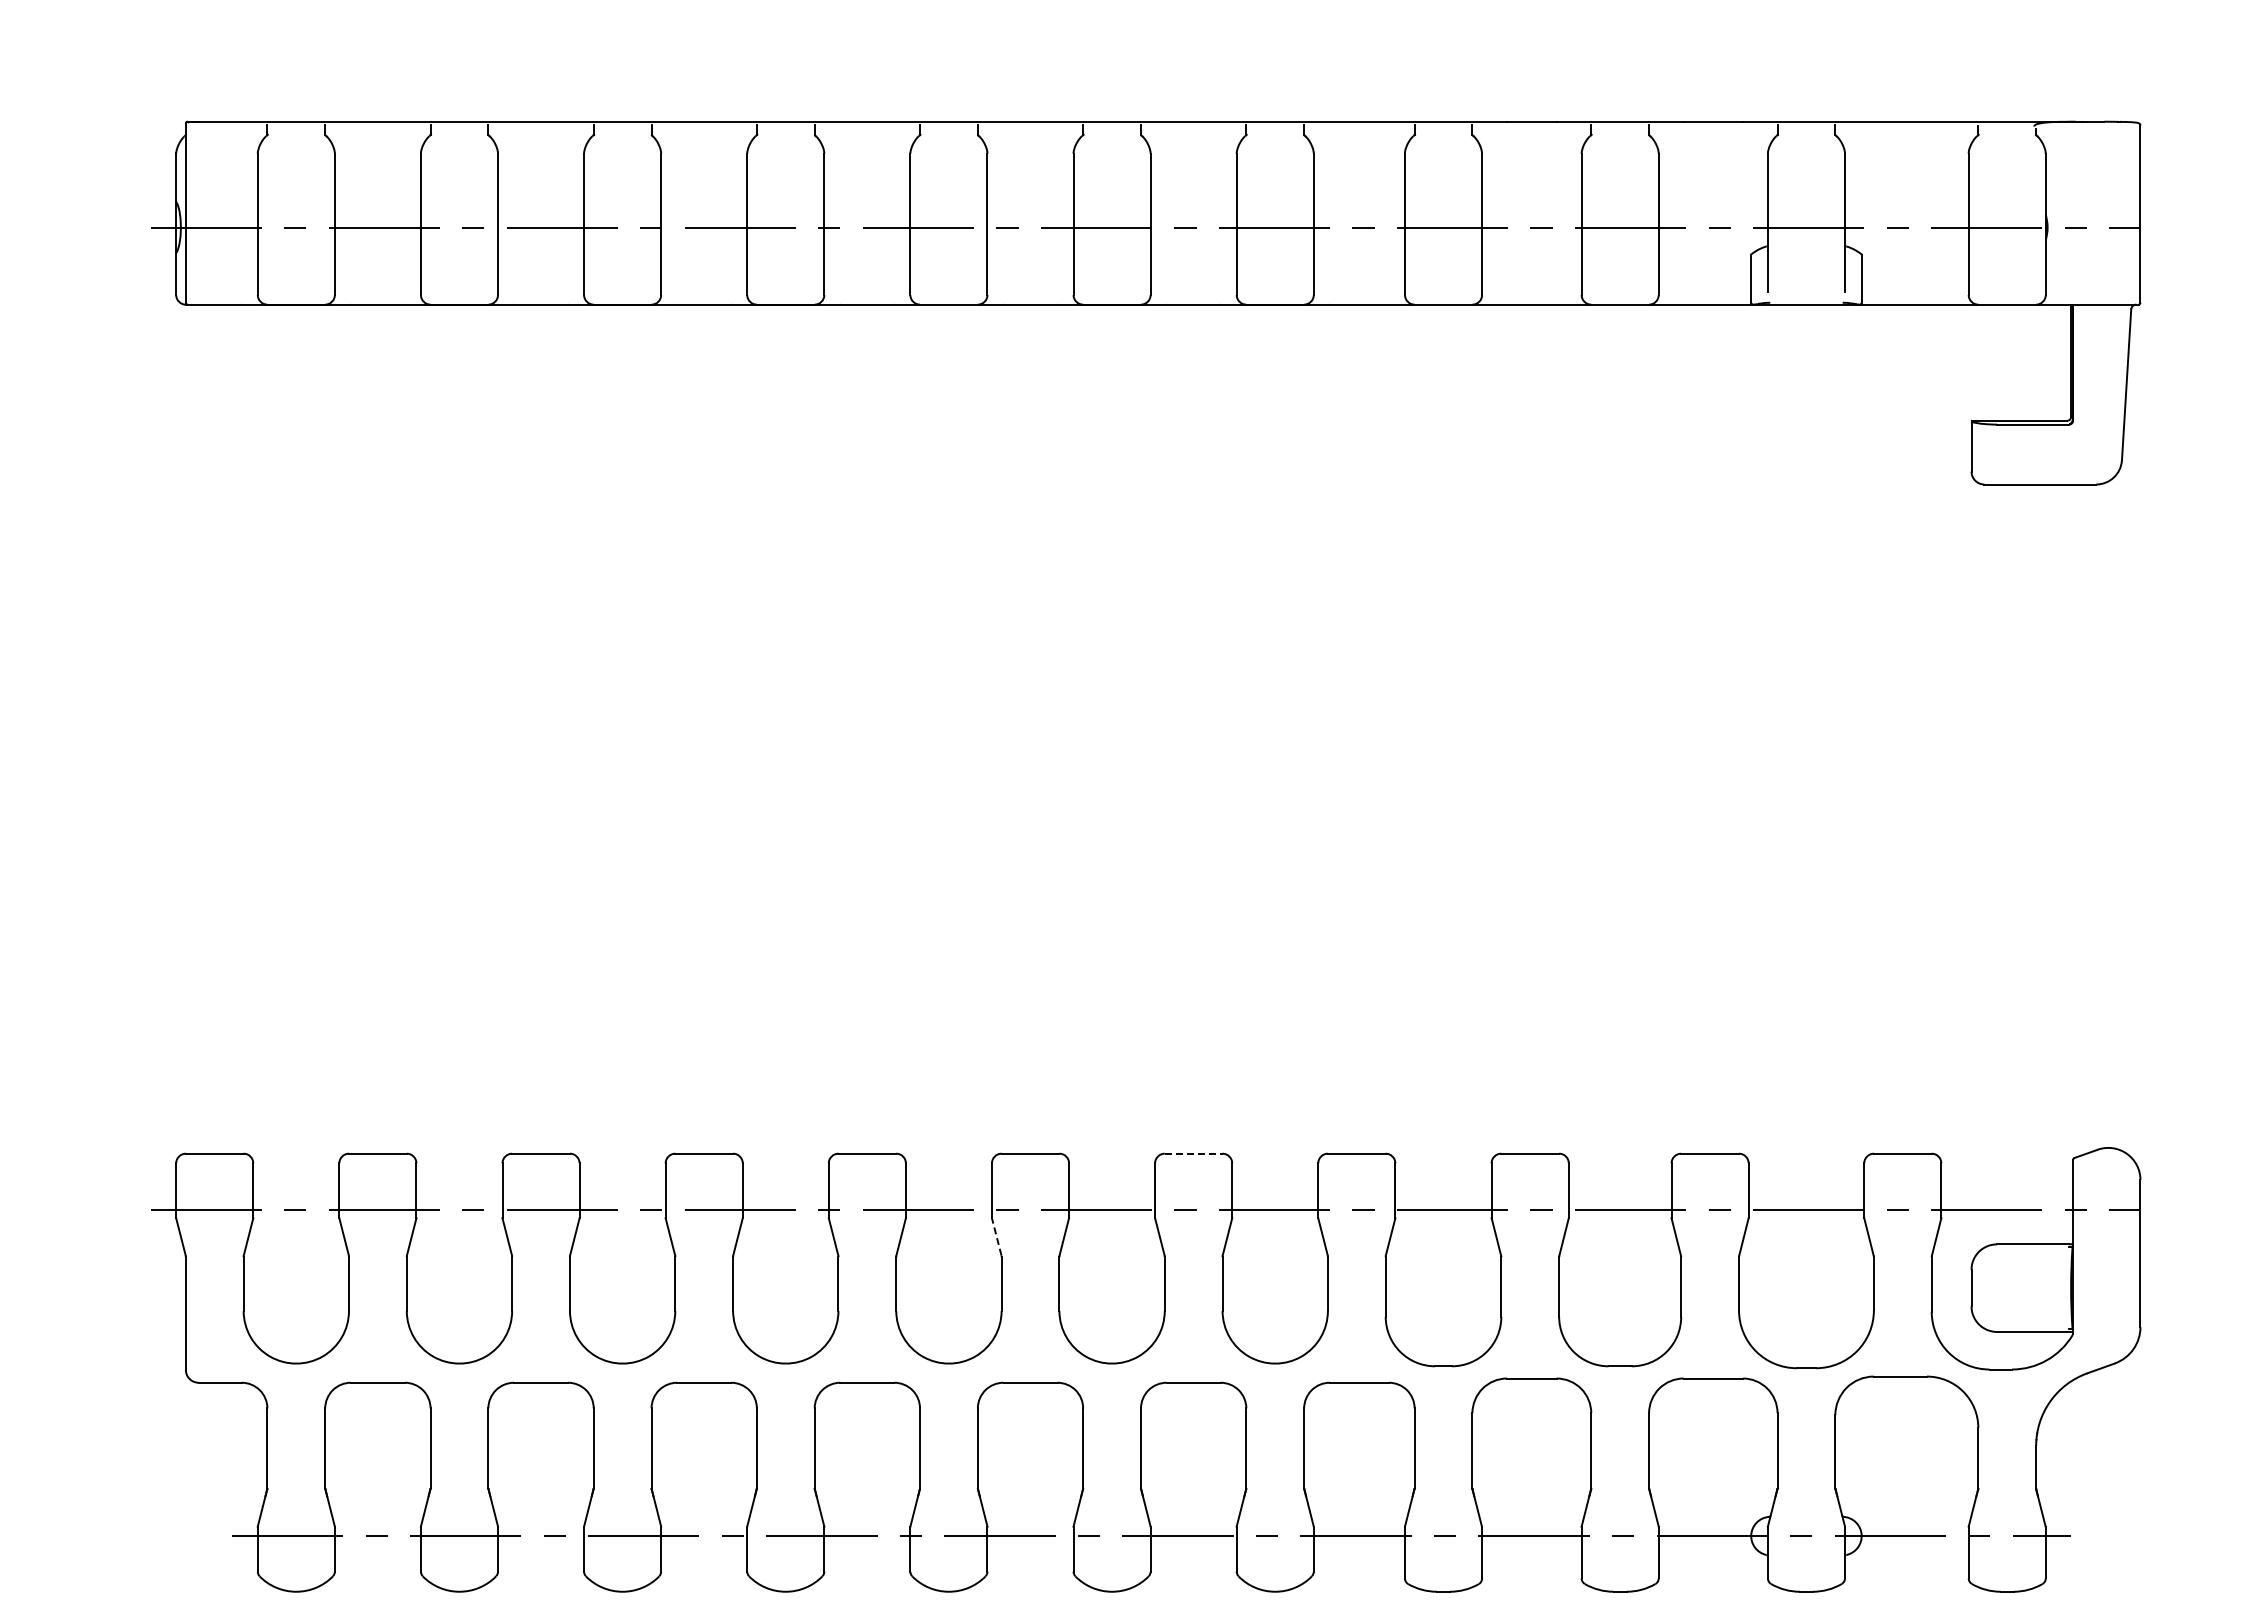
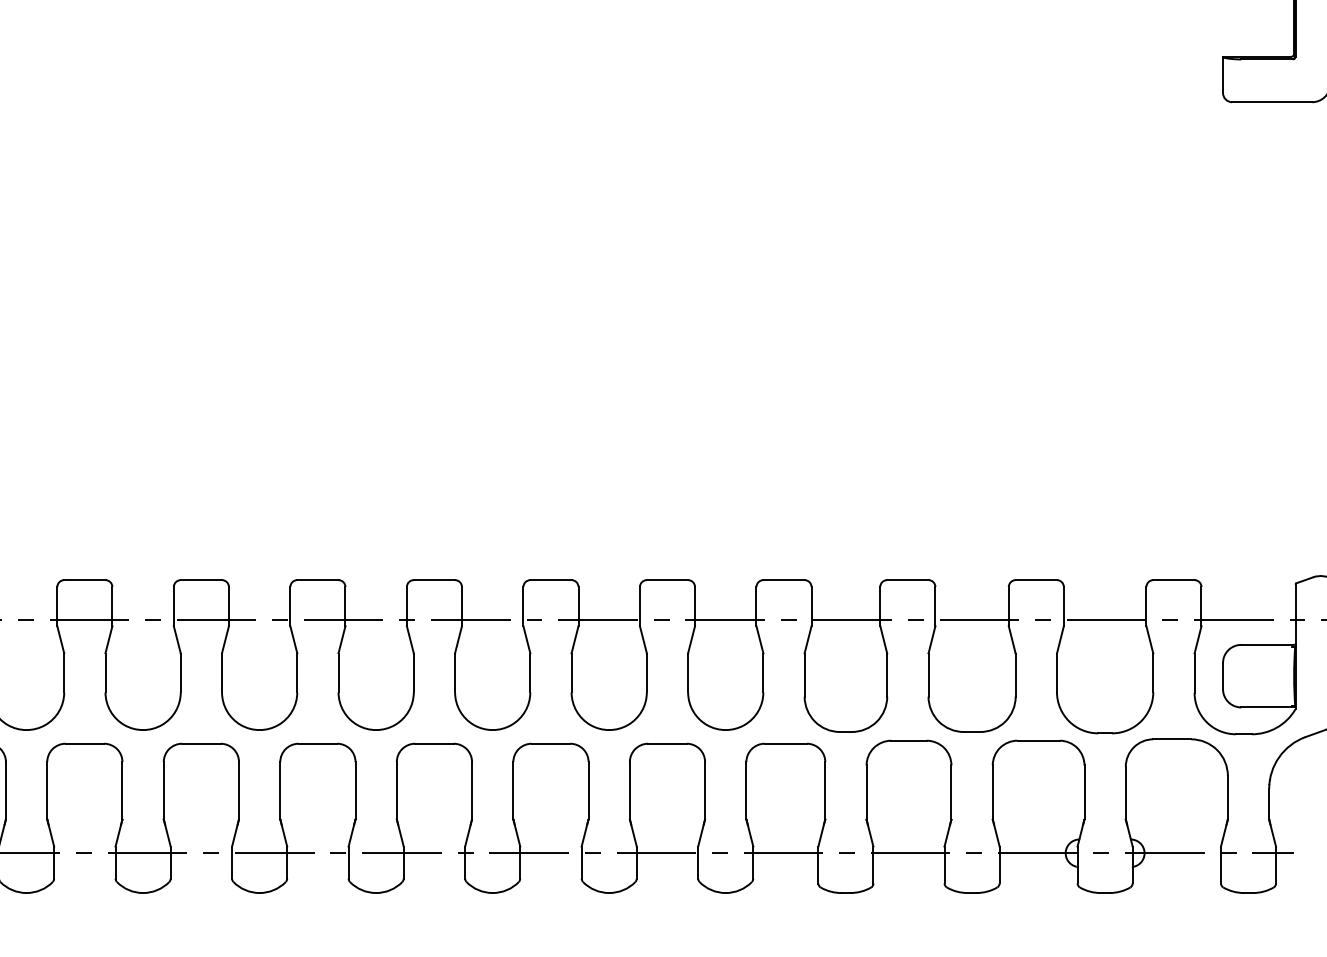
line: (1193, 1153) -> (667, 580), dashed -> solid
line: (996, 1236) -> (526, 639), dashed -> solid

